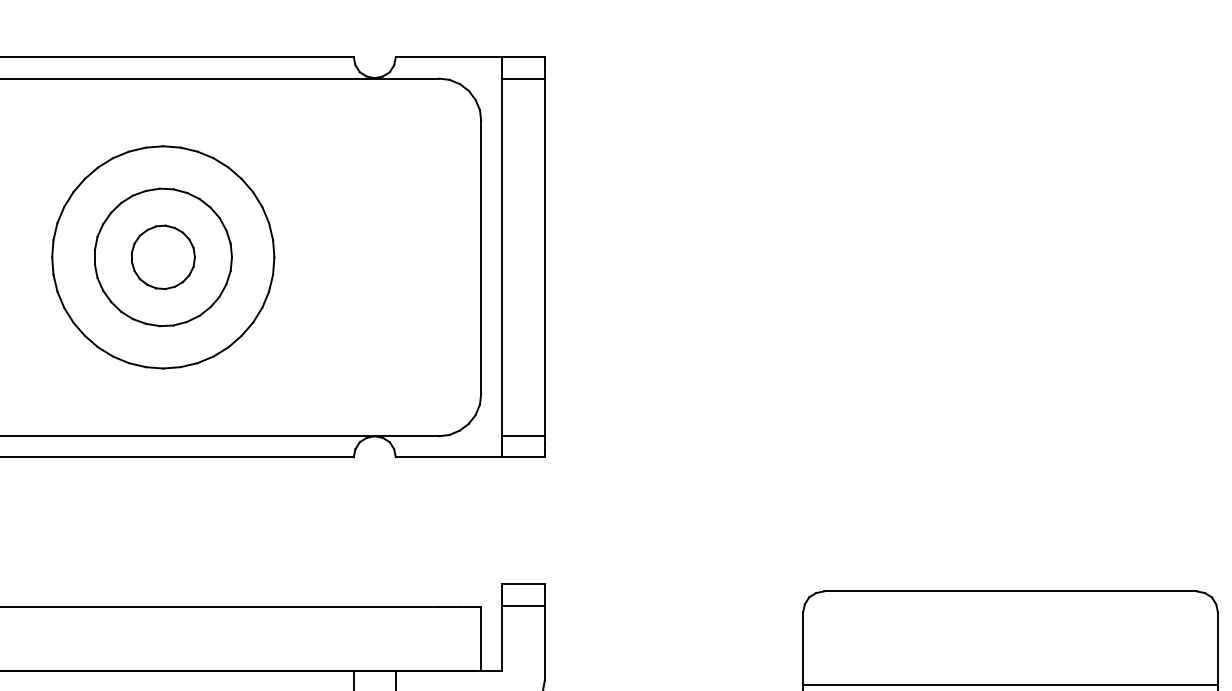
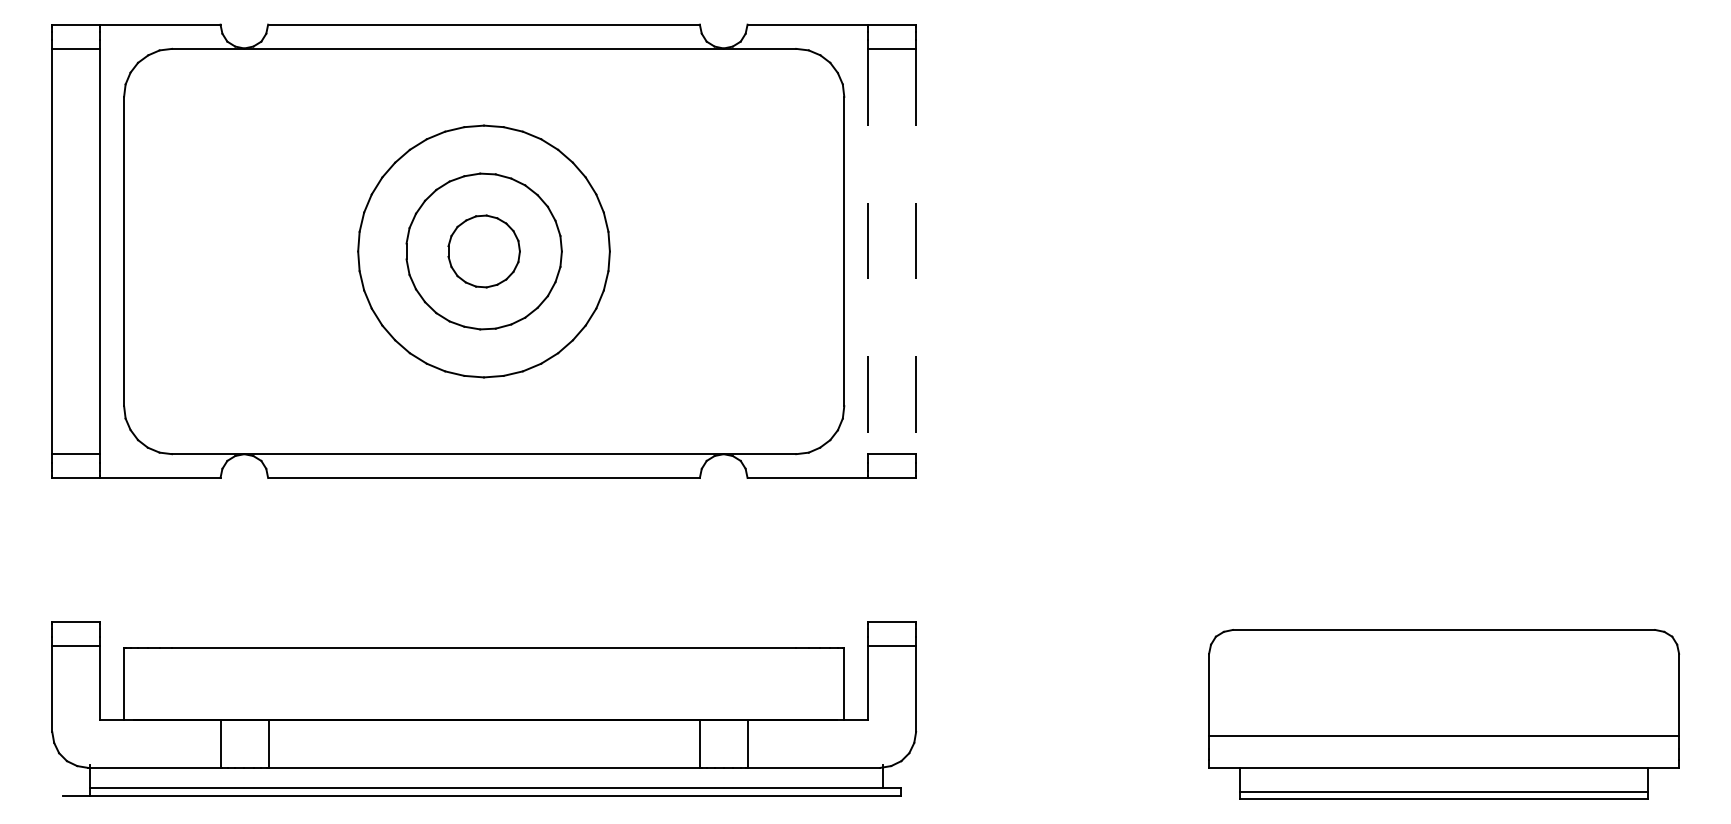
line: (502, 257) -> (868, 251), solid -> dashed
line: (544, 257) -> (916, 251), solid -> dashed

